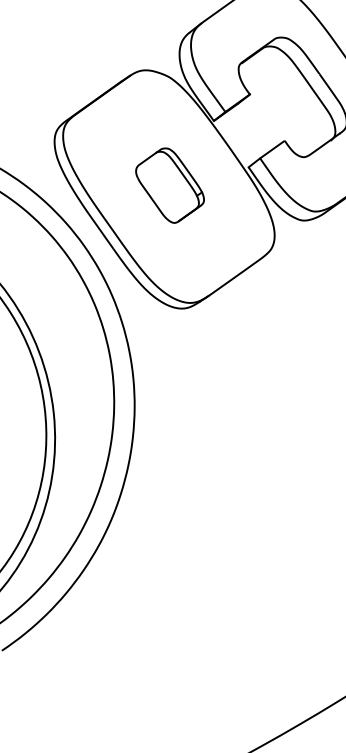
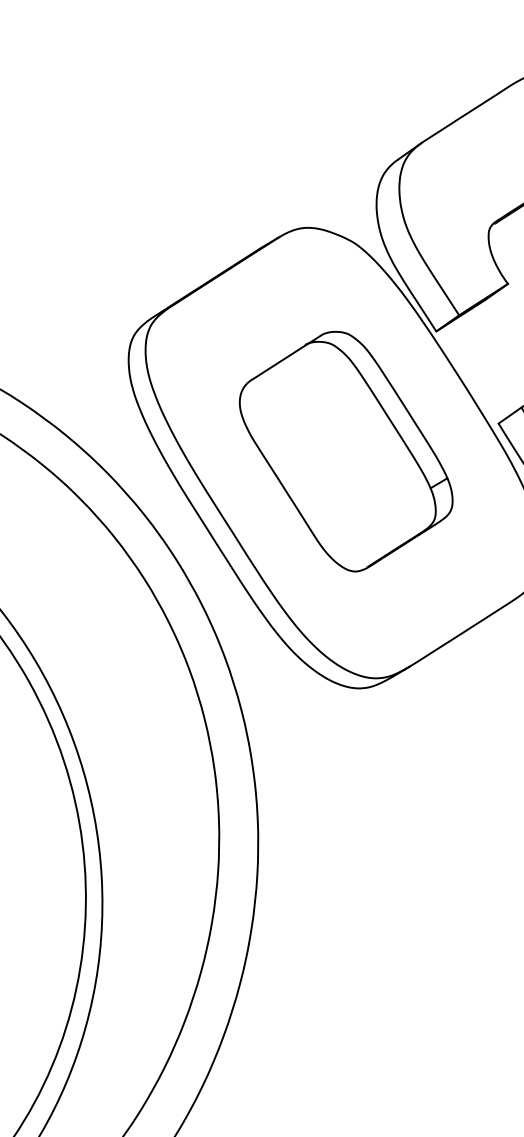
part: (169, 185) -> (345, 451), size x1.67

